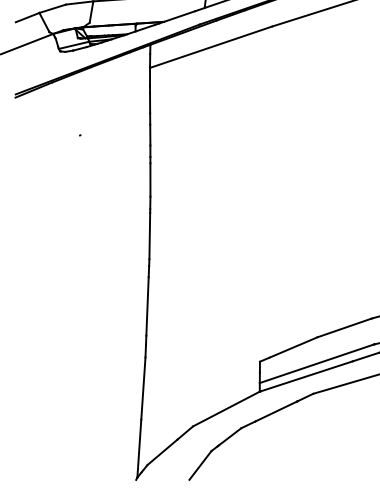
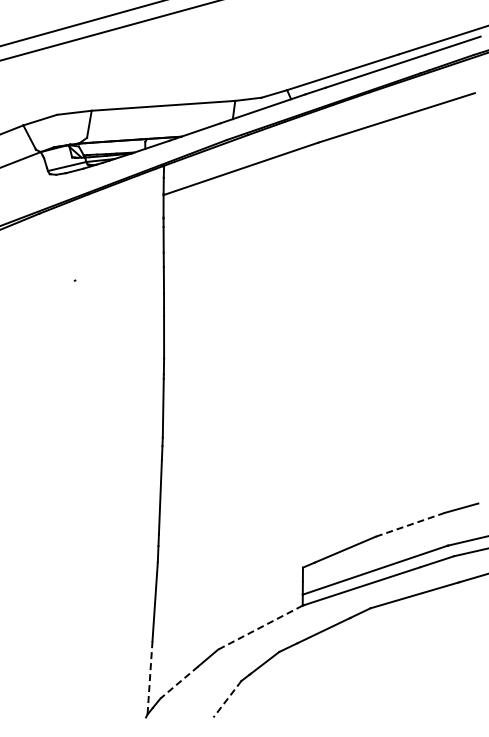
line: (344, 327) -> (410, 524), solid -> dashed
line: (226, 408) -> (260, 627), solid -> dashed
line: (139, 448) -> (150, 677), solid -> dashed
line: (162, 452) -> (179, 682), solid -> dashed
line: (200, 465) -> (227, 699), solid -> dashed

